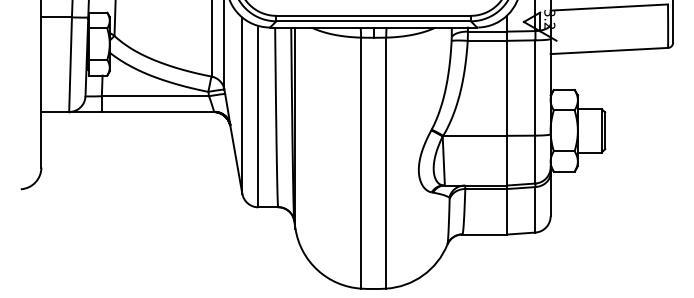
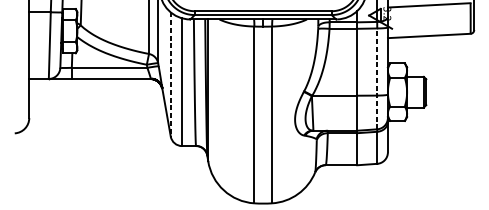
line: (242, 106) -> (170, 75), solid -> dashed
line: (535, 111) -> (377, 78), solid -> dashed

